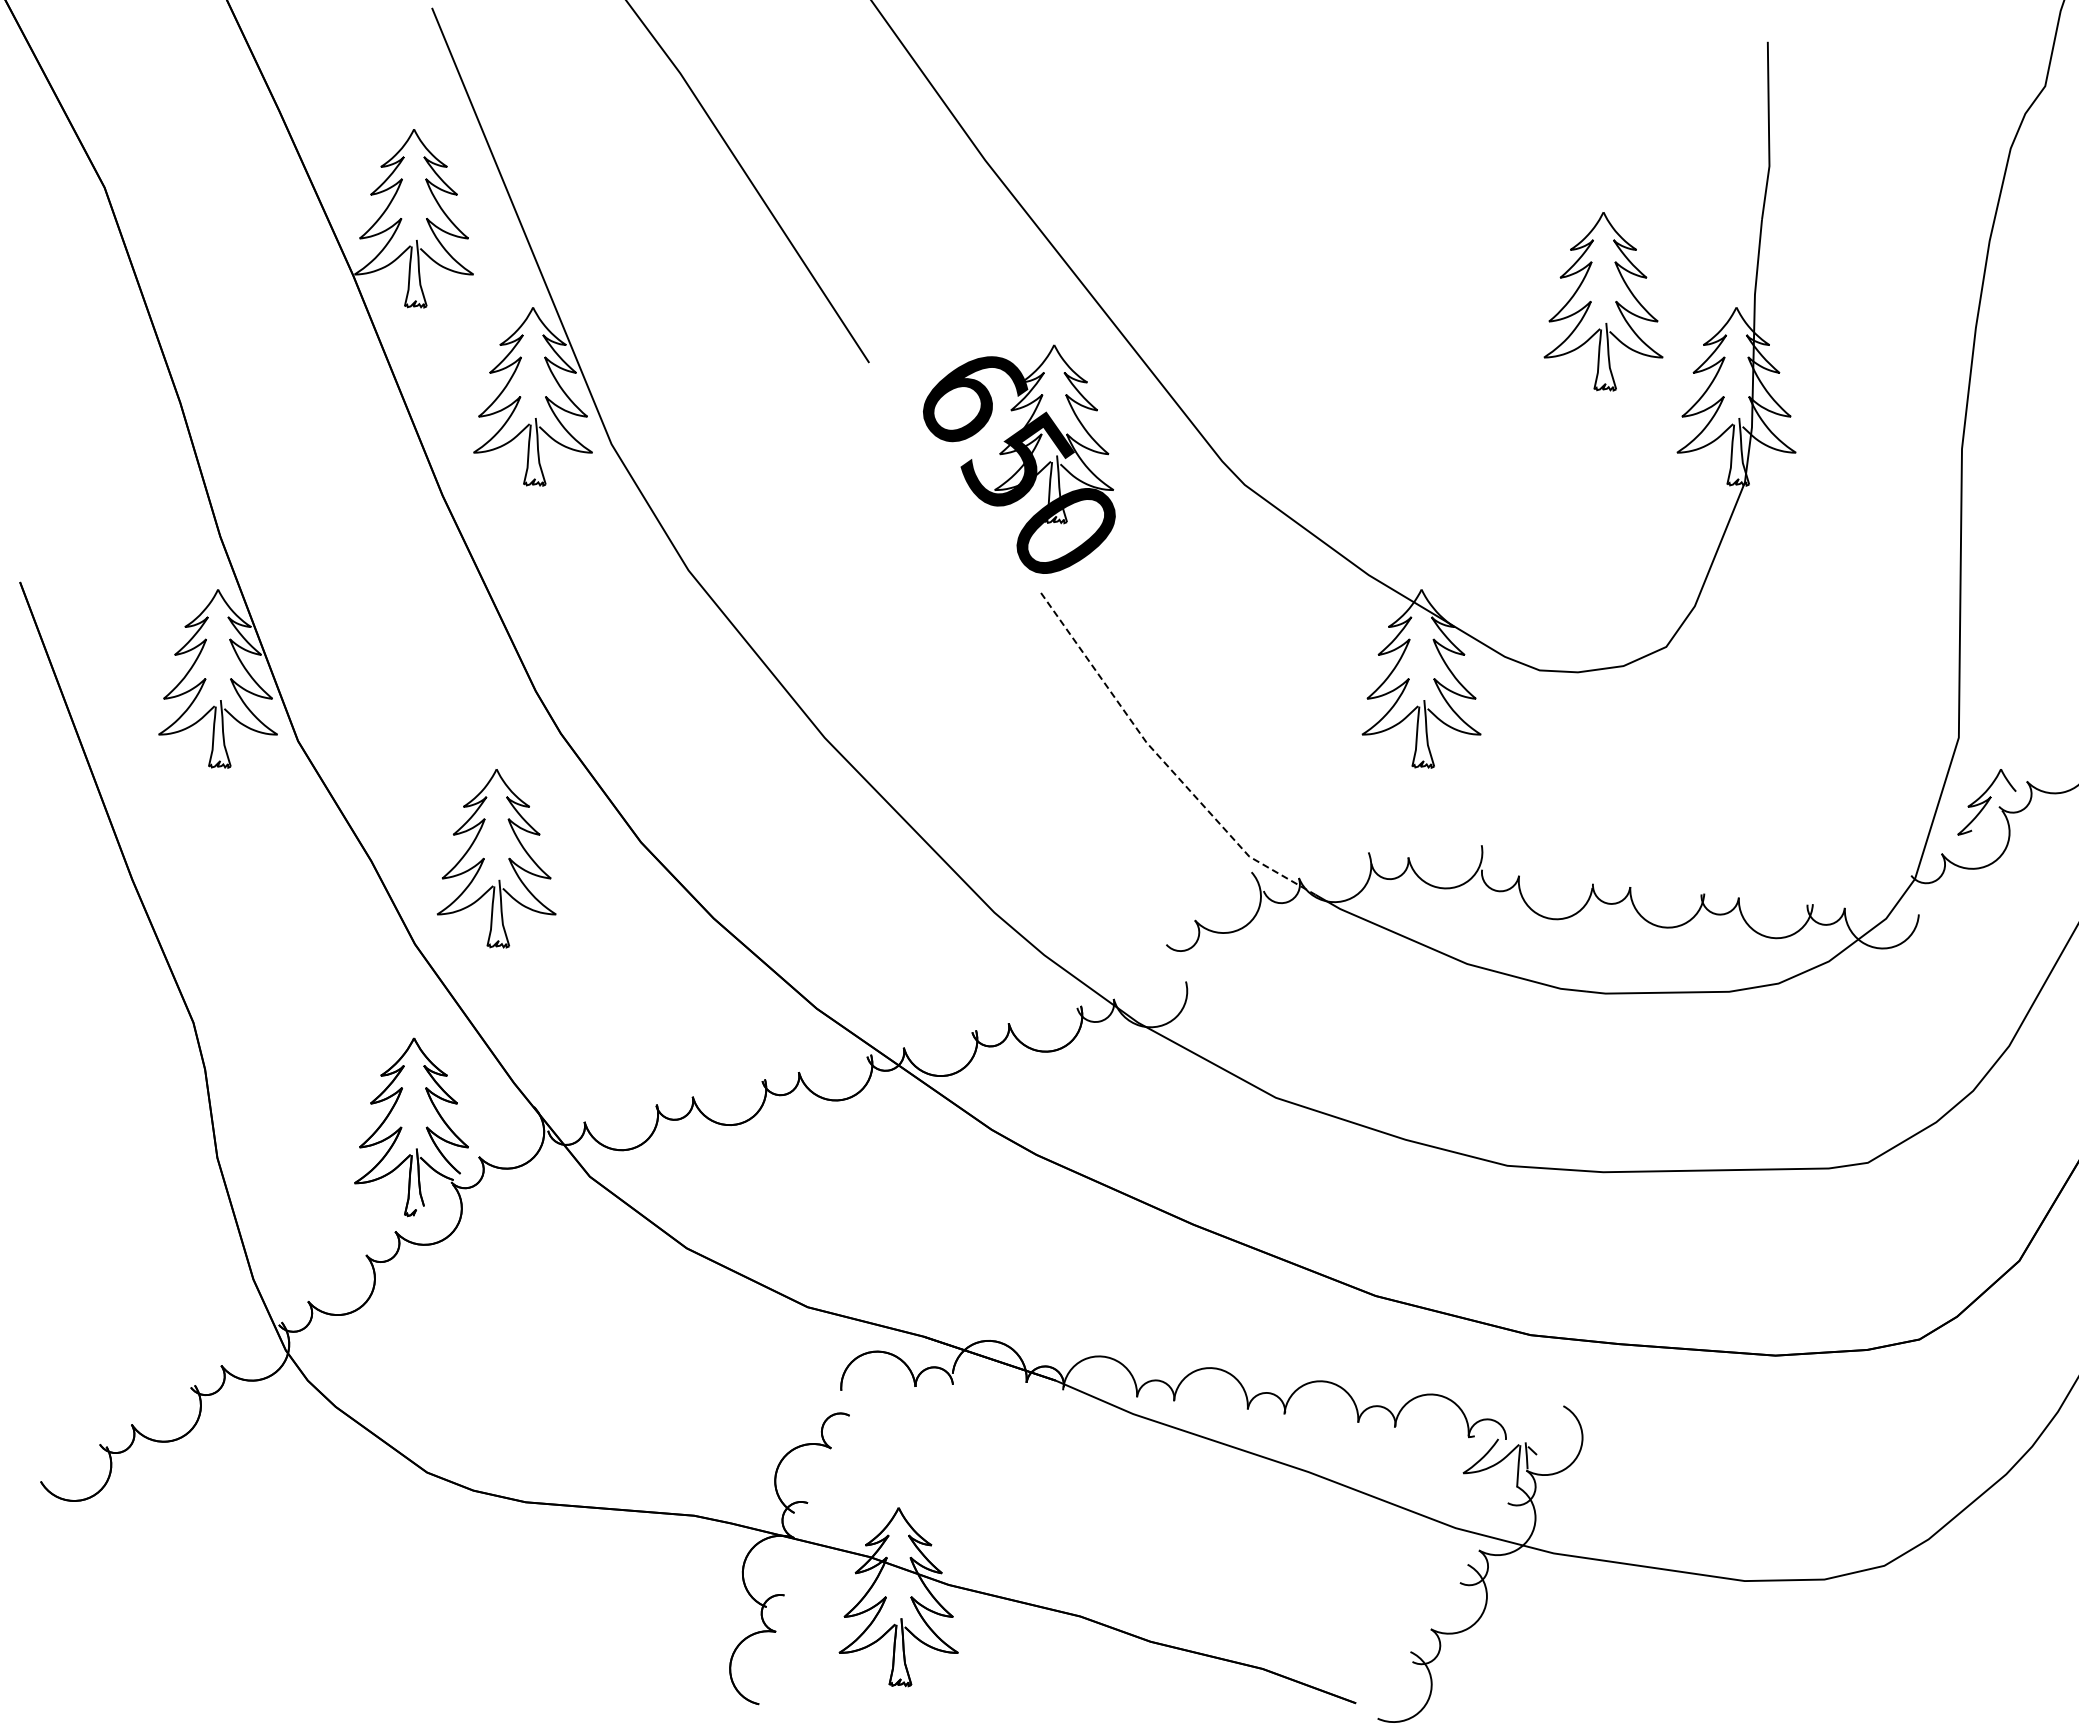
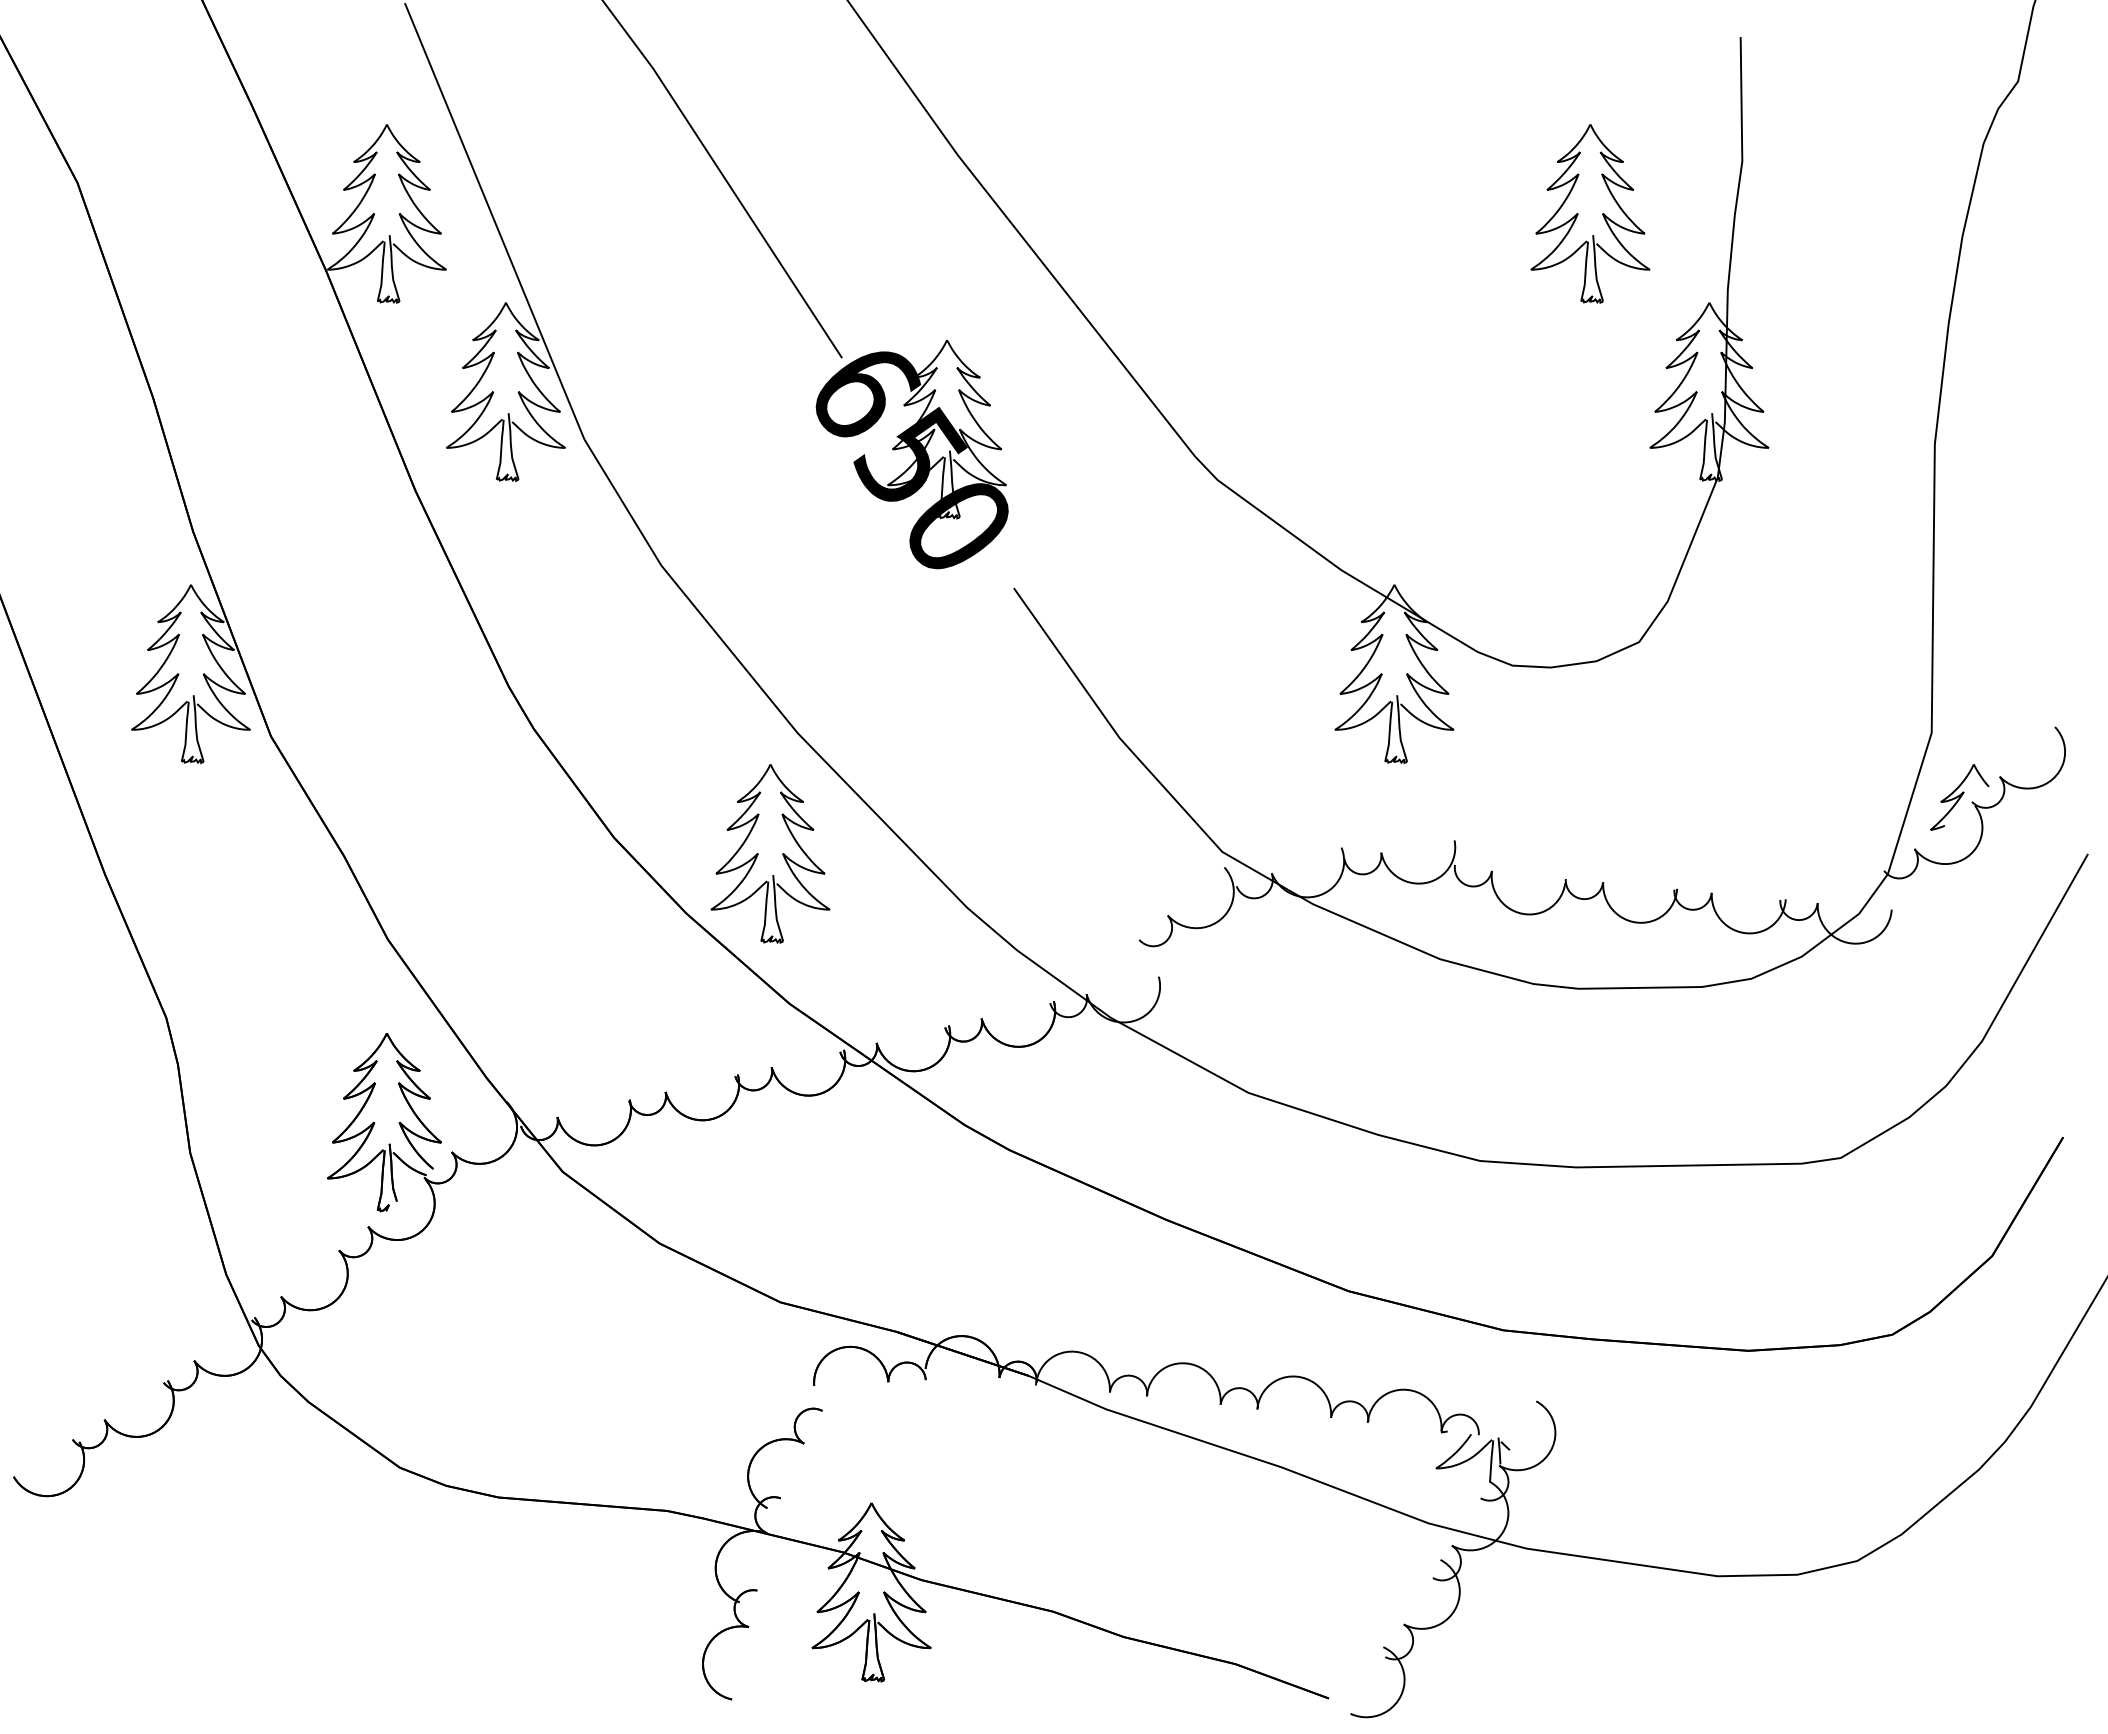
part: (1591, 301) -> (1578, 213), moved
part: (1018, 459) -> (911, 454), moved
line: (1162, 760) -> (1135, 755), dashed -> solid
part: (484, 858) -> (758, 853), moved

